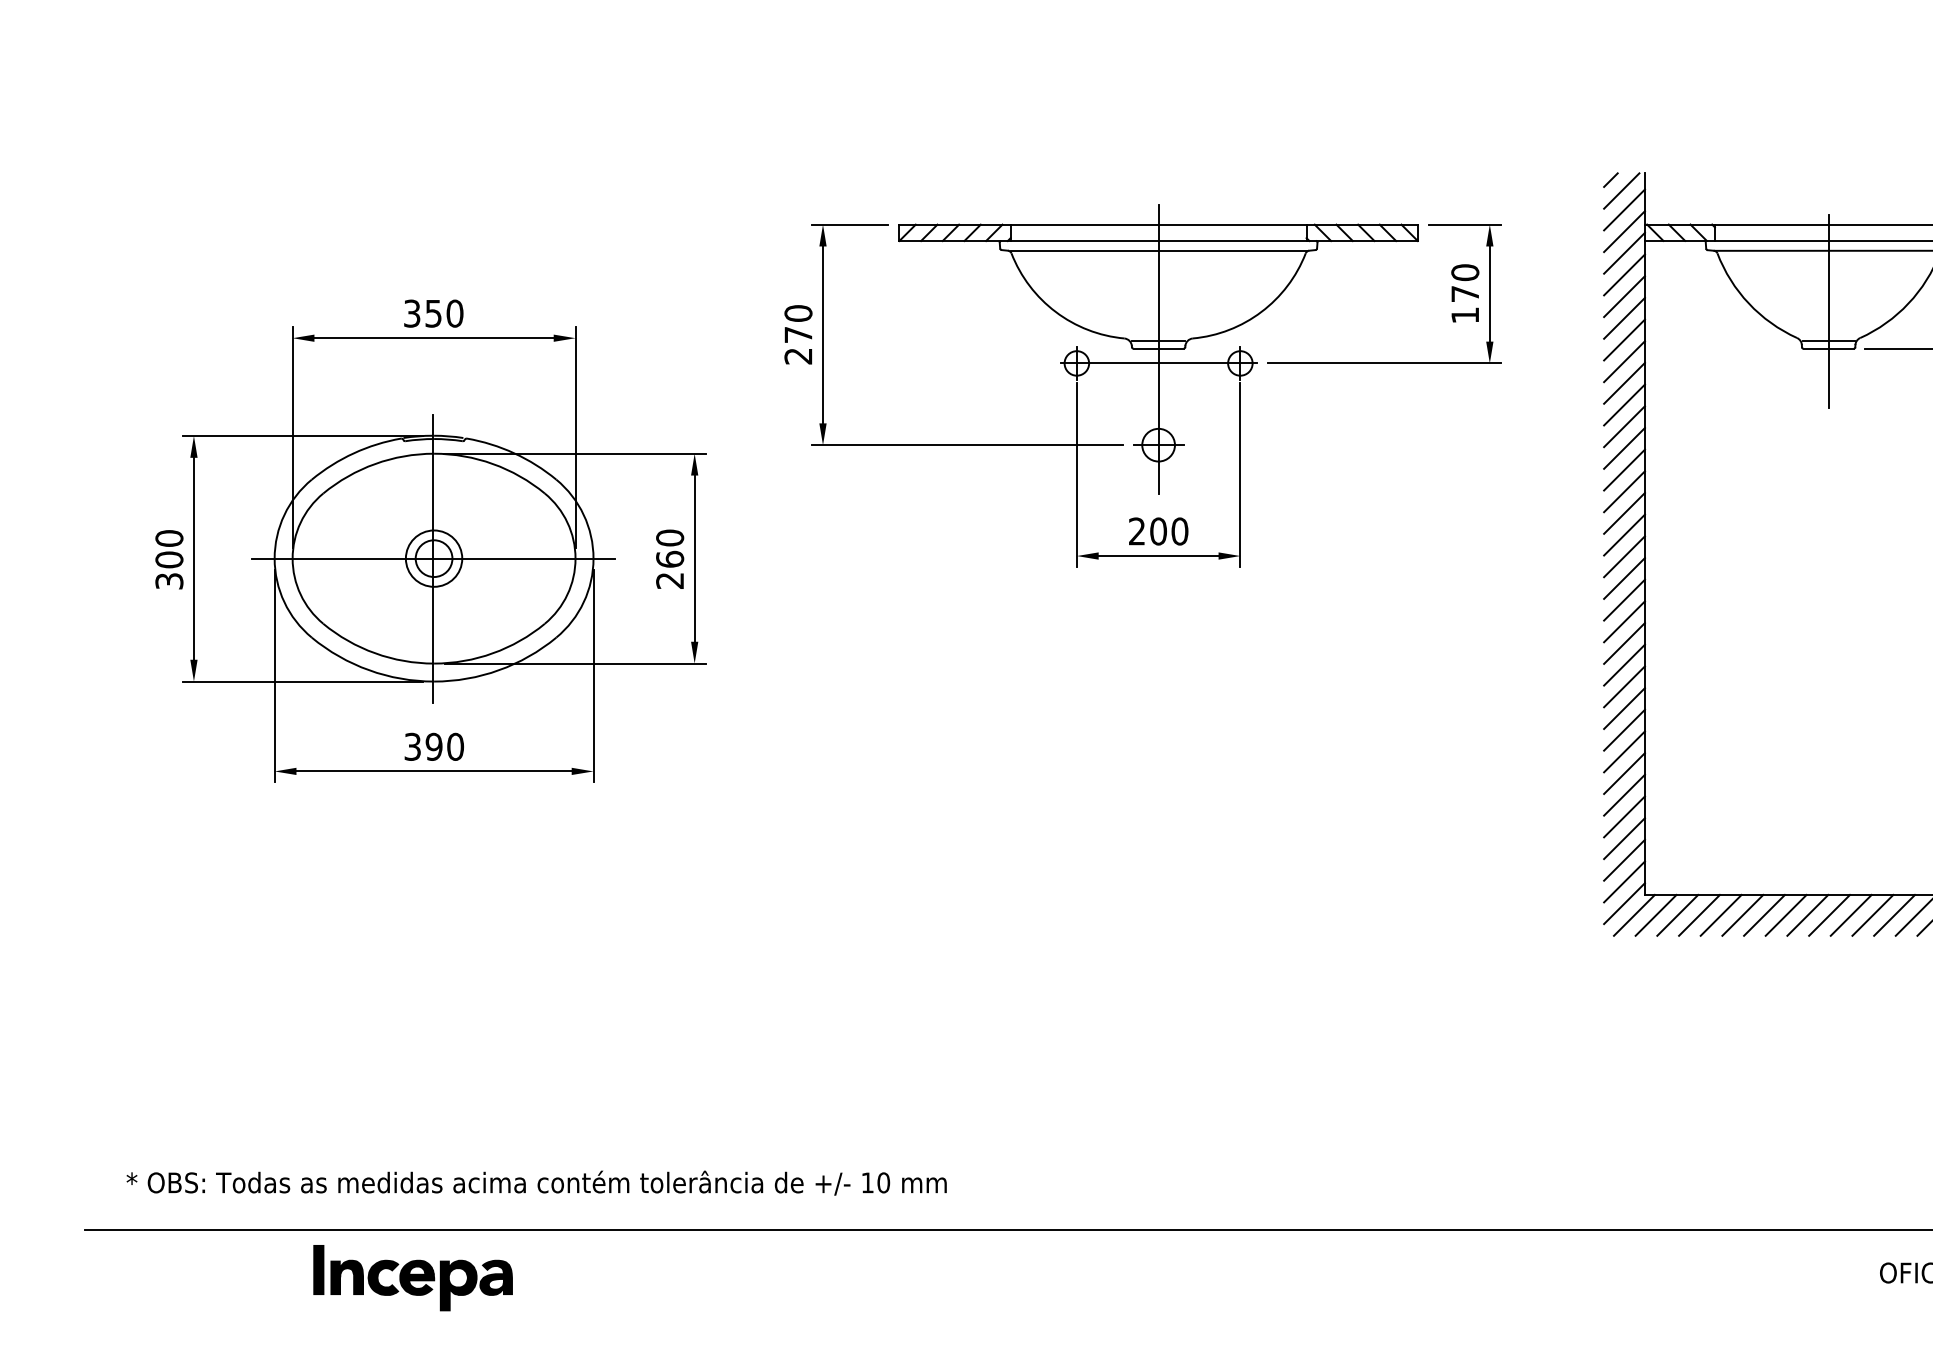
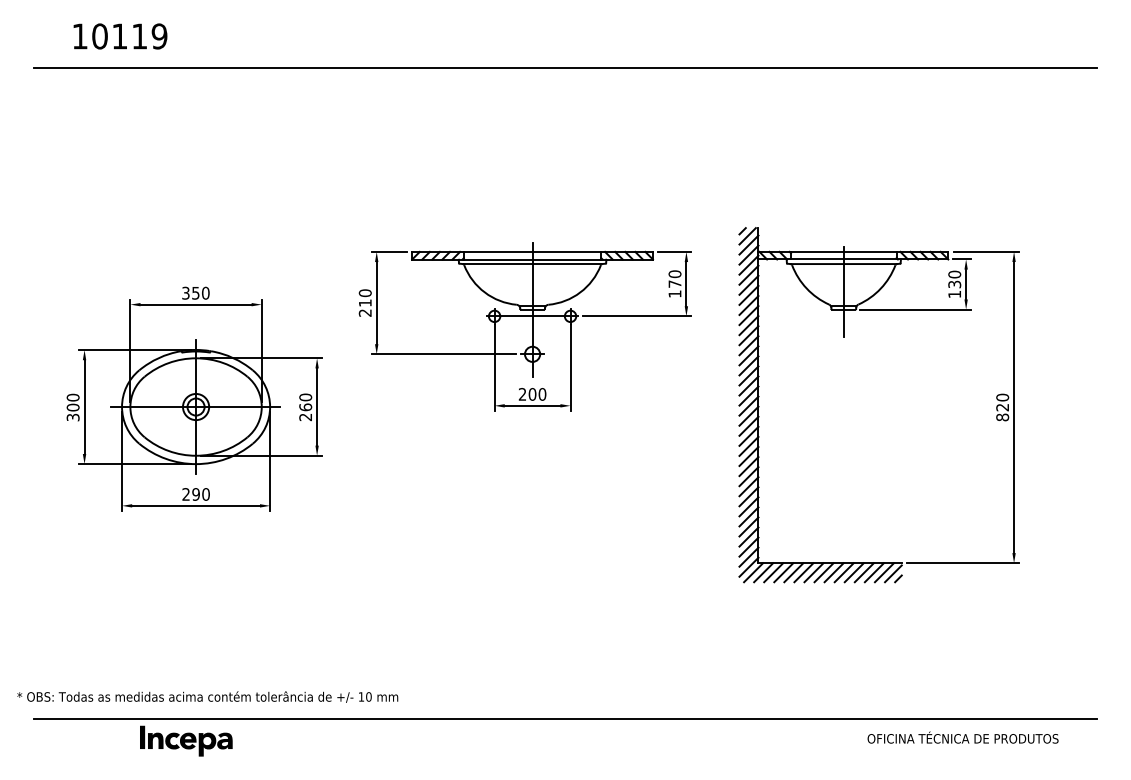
text: (798, 333) -> (365, 302), 270 -> 210
text: (411, 746) -> (185, 494), 390 -> 290
text: (536, 1181) -> (207, 696), moved

